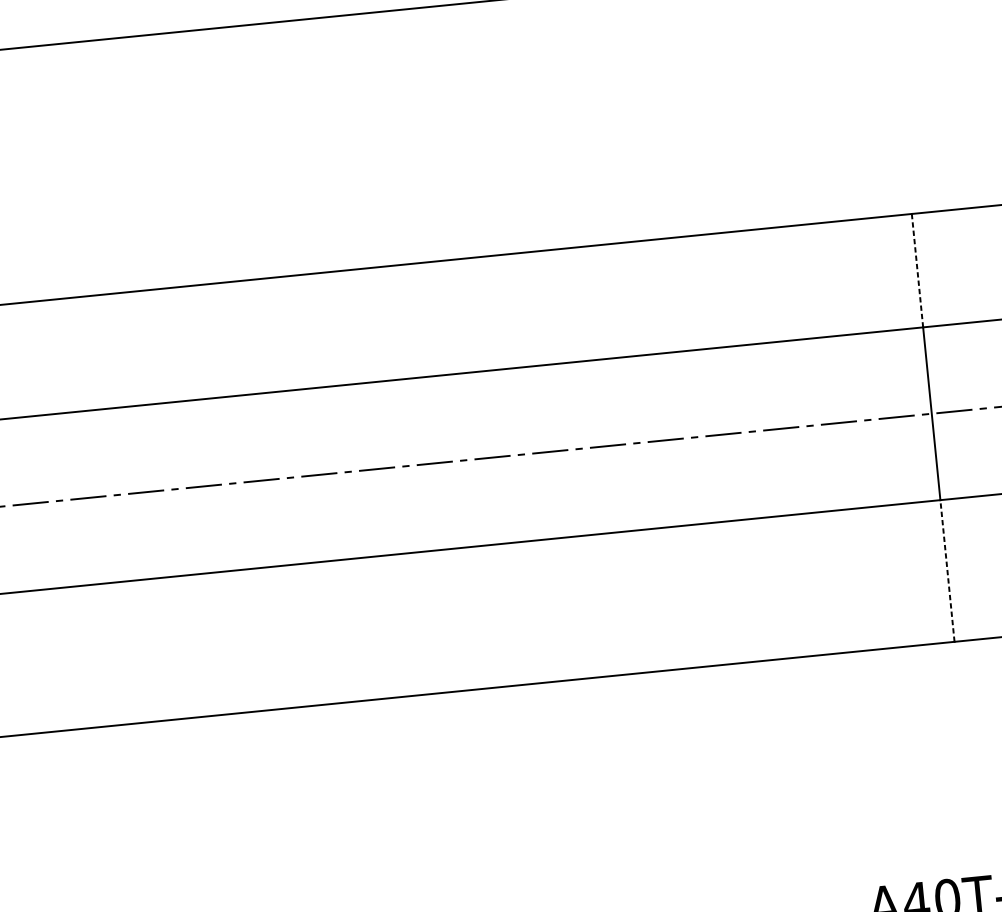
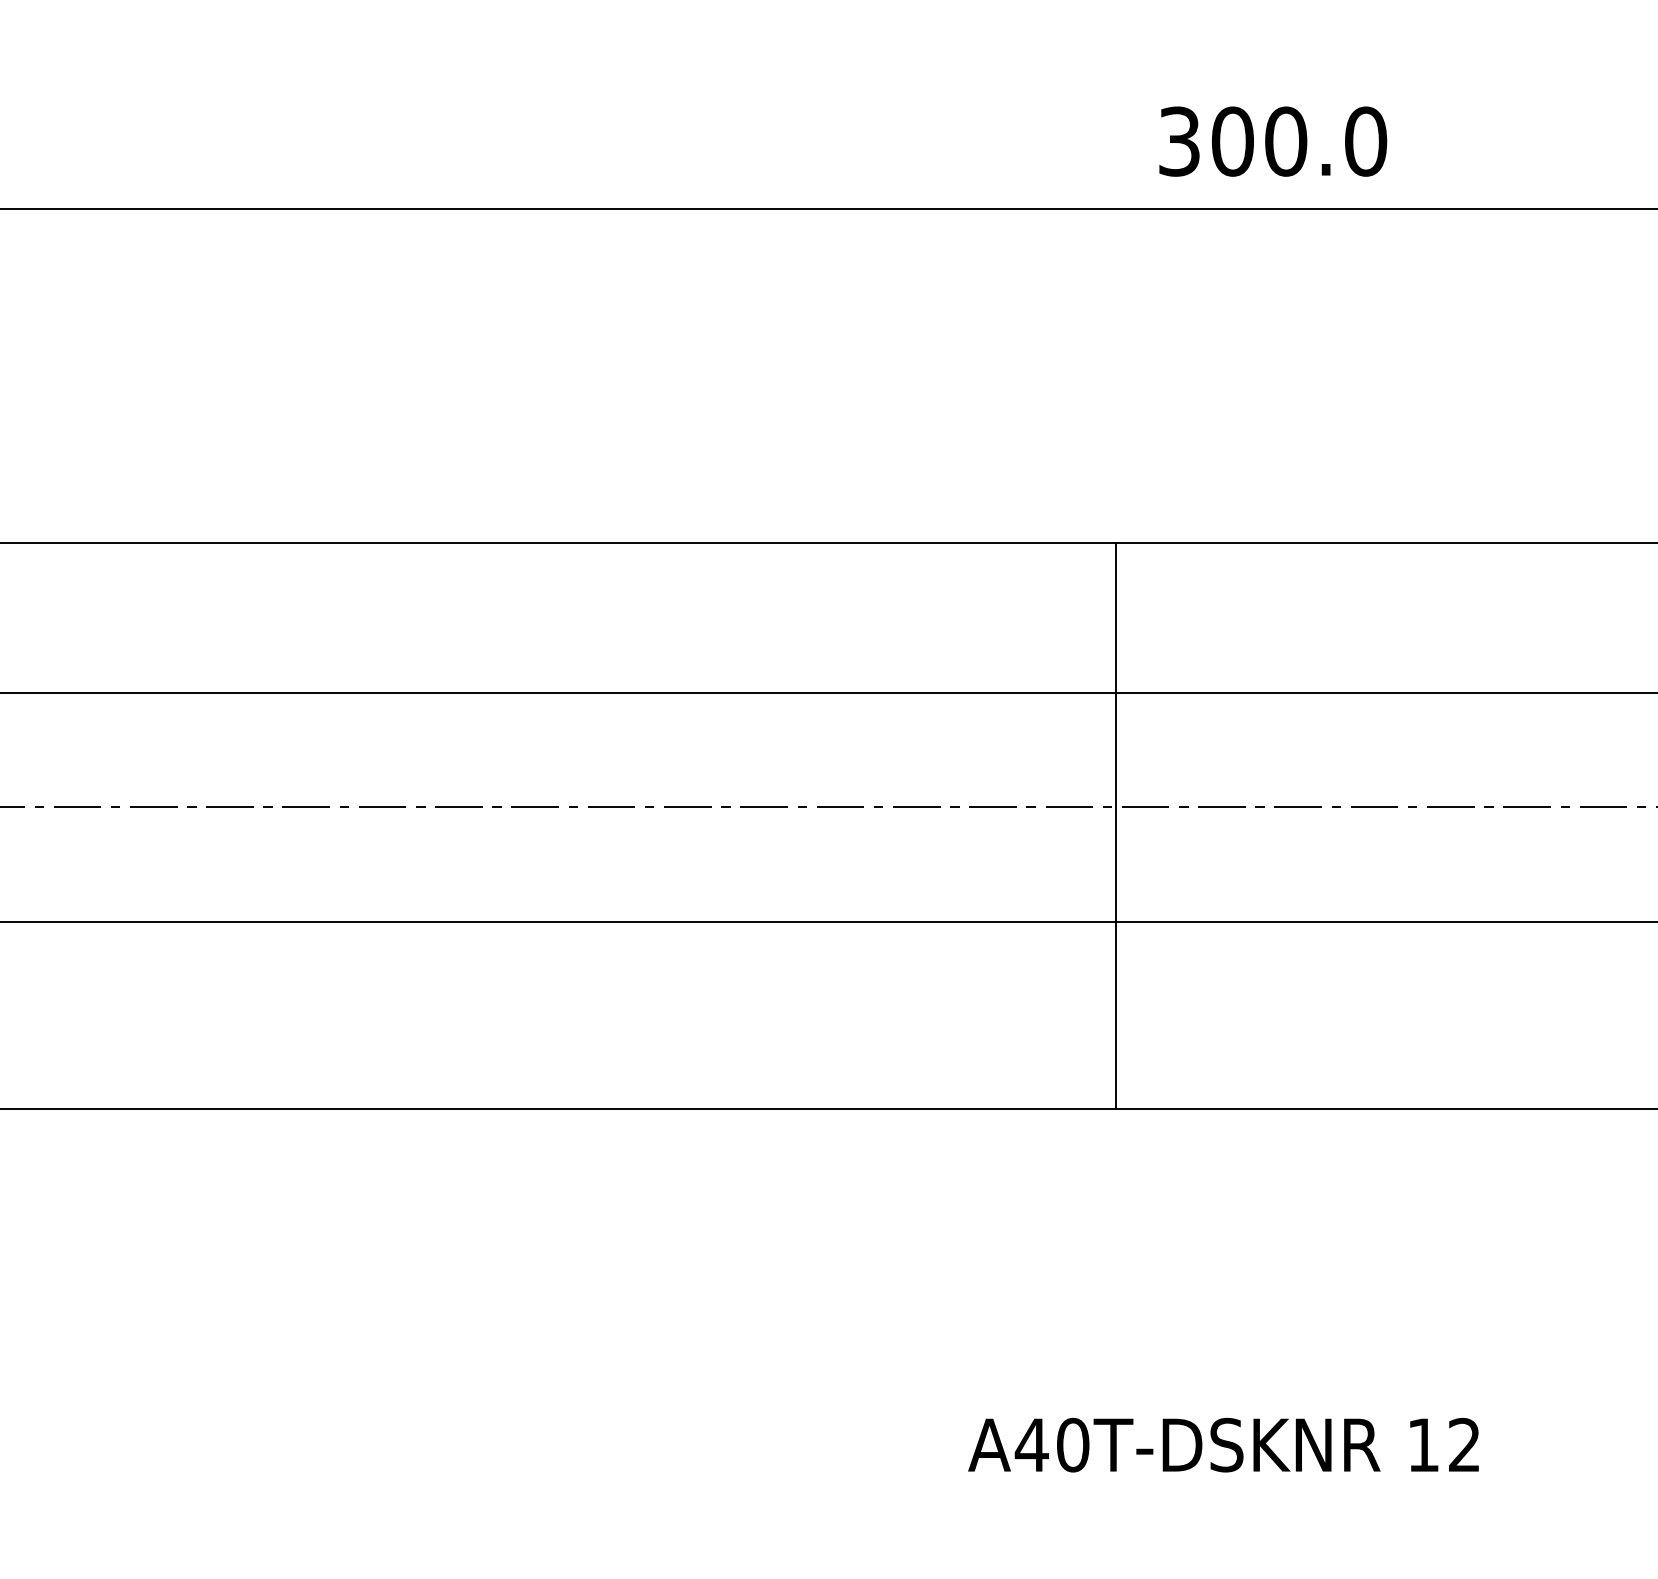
line: (917, 270) -> (1115, 618), dashed -> solid
line: (947, 571) -> (1115, 1015), dashed -> solid

